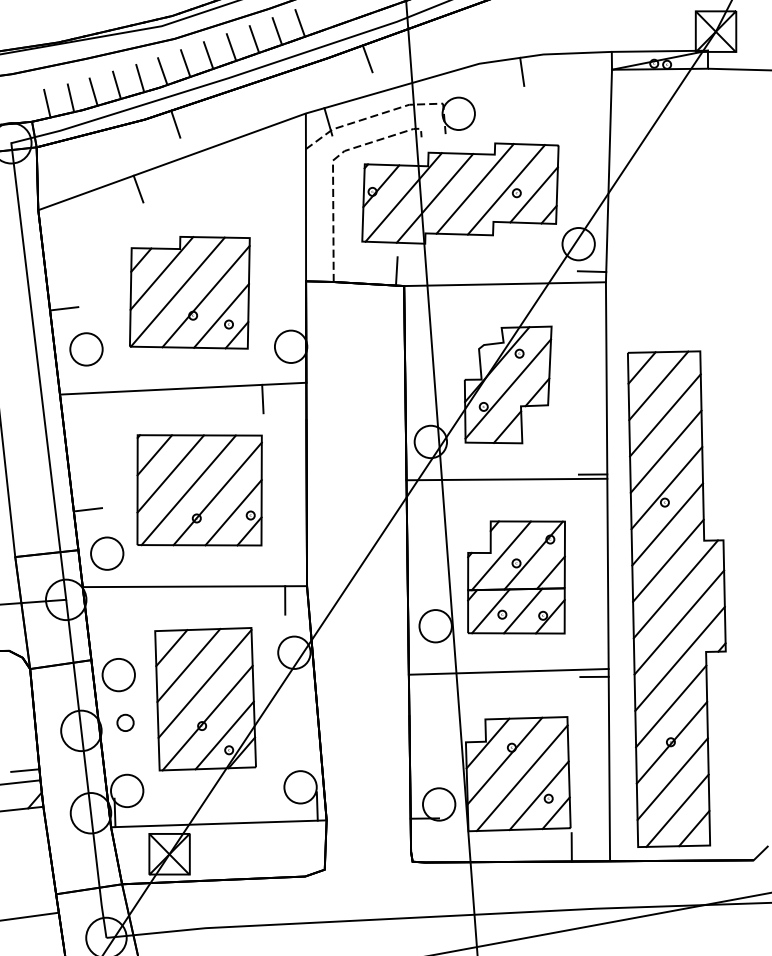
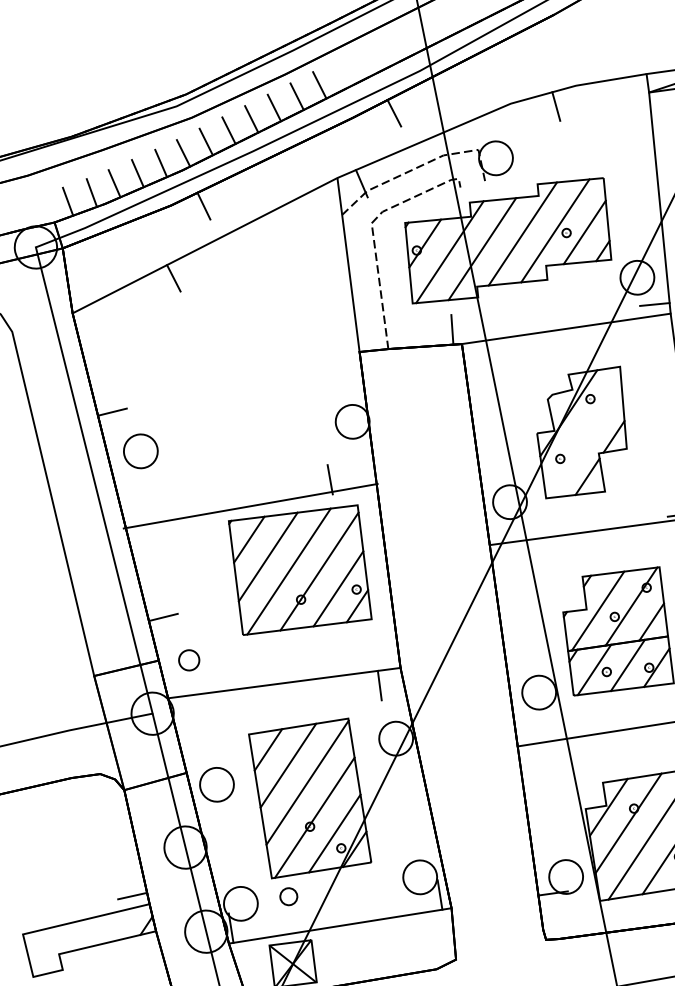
part: (189, 292) -> (240, 378), removed
line: (183, 388) -> (251, 506), moved
line: (508, 388) -> (583, 436), removed
part: (199, 490) -> (300, 570), moved
part: (107, 553) -> (189, 660), size x0.6
part: (125, 722) -> (288, 896), moved

